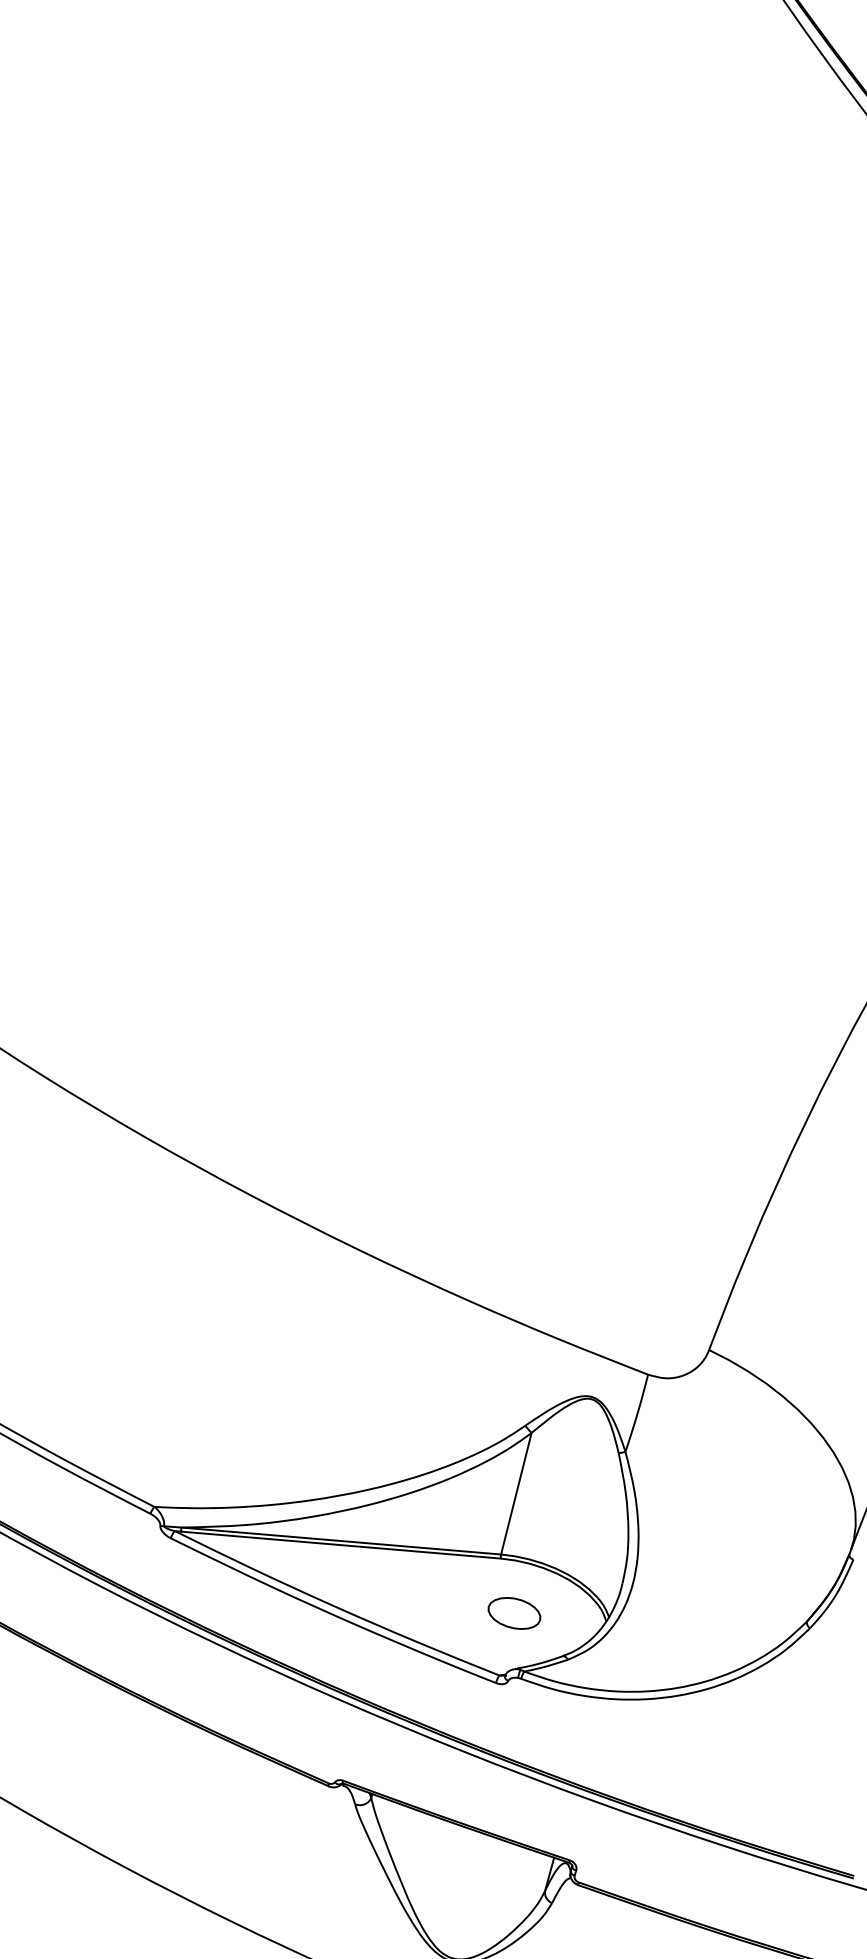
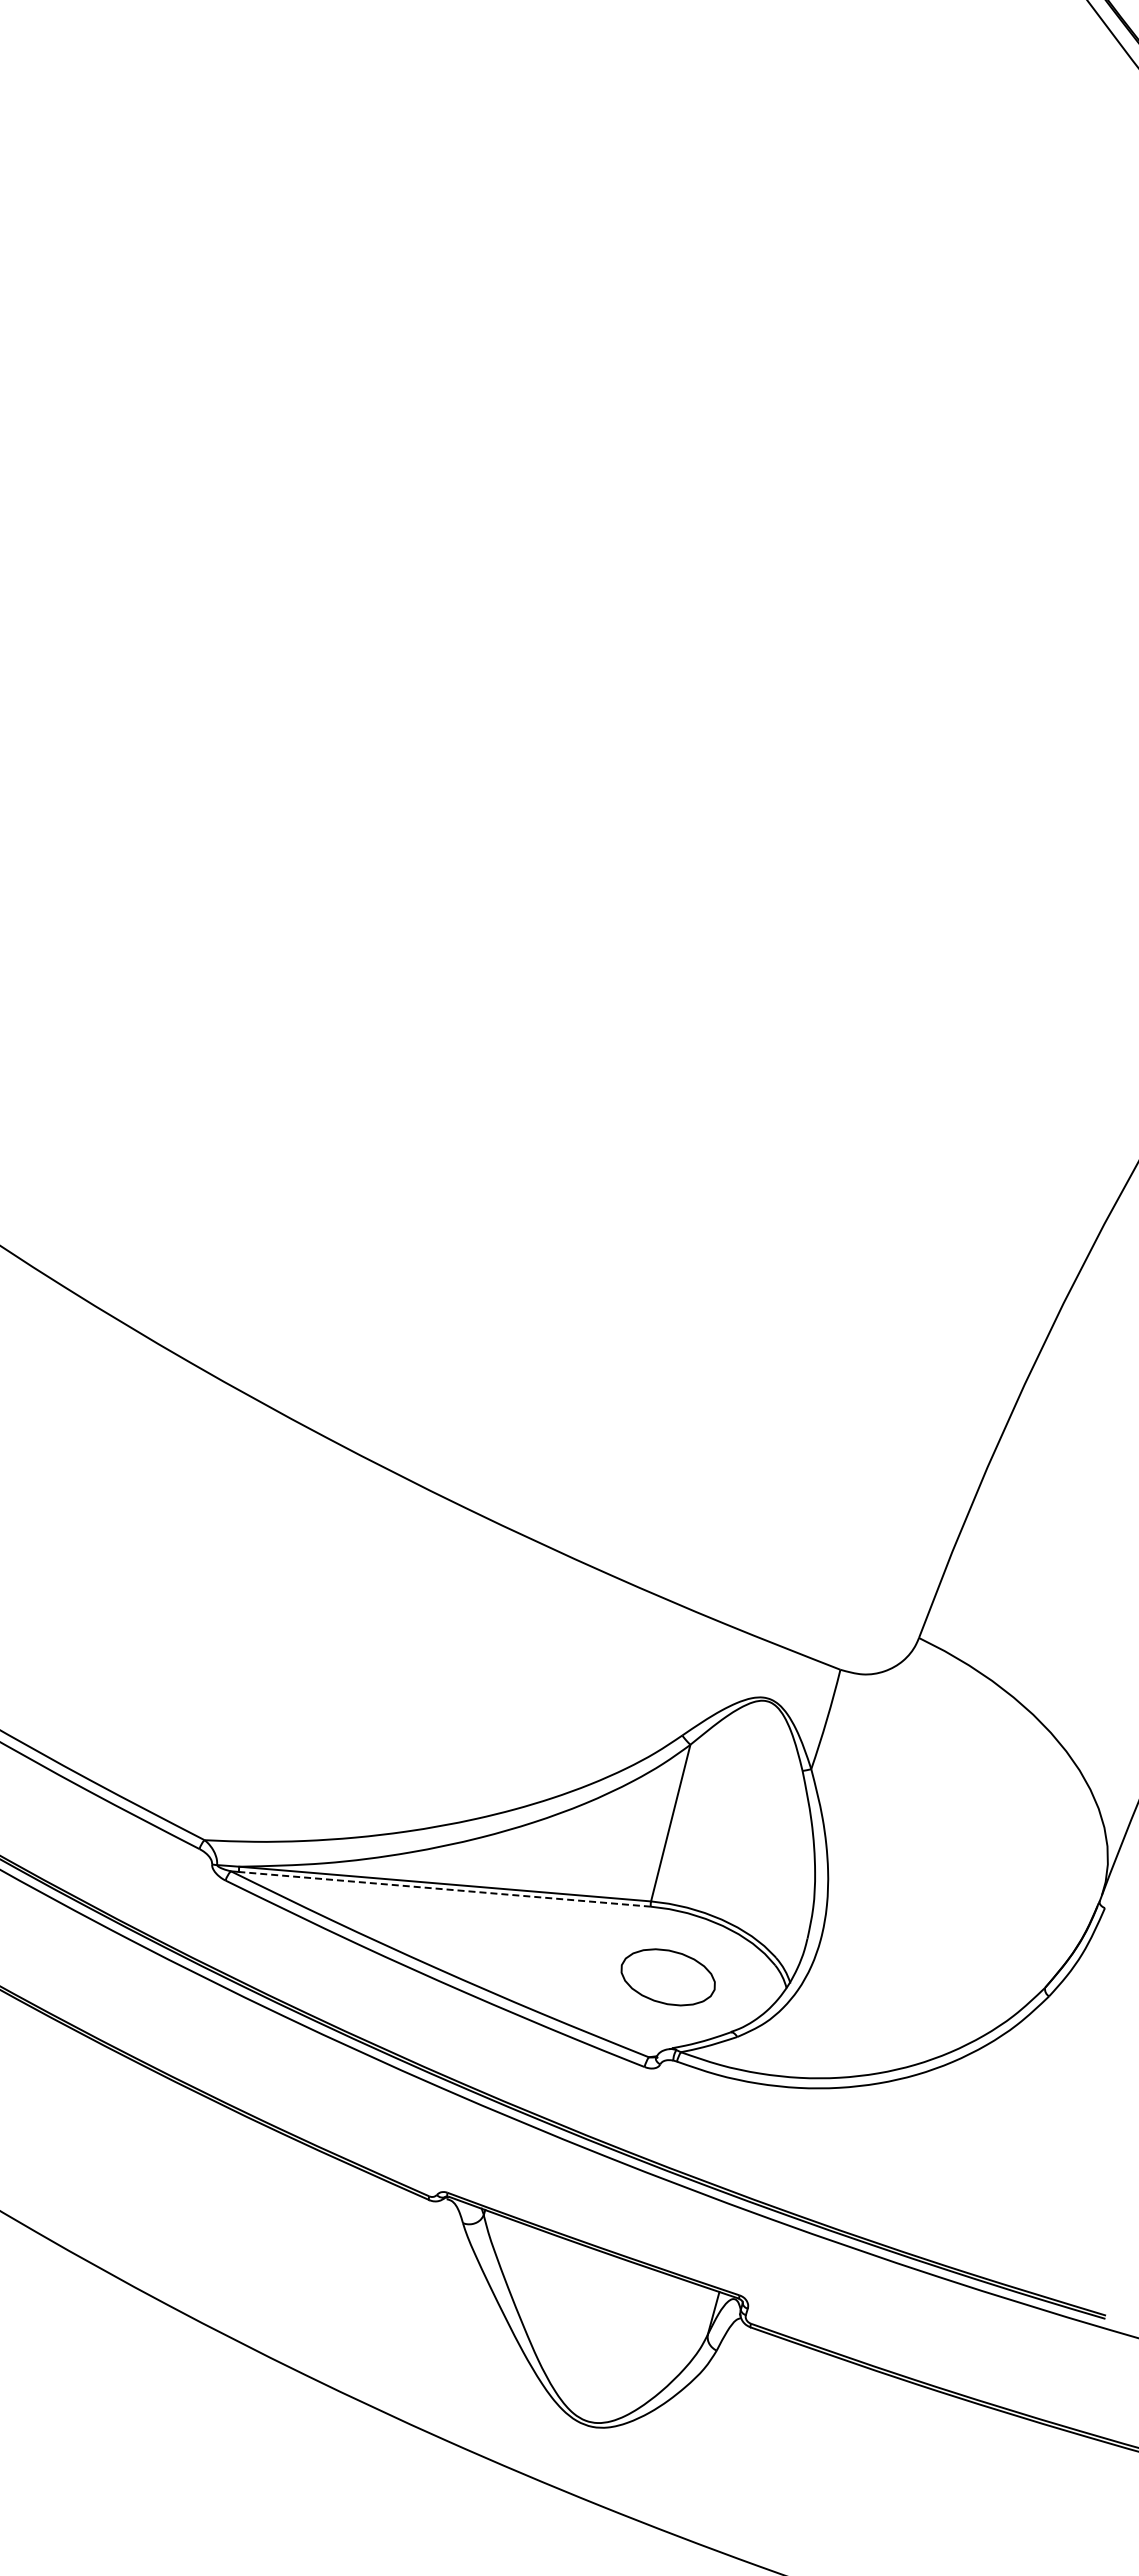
line: (340, 1545) -> (444, 1889), solid -> dashed
part: (514, 1613) -> (668, 1977), size x1.4

